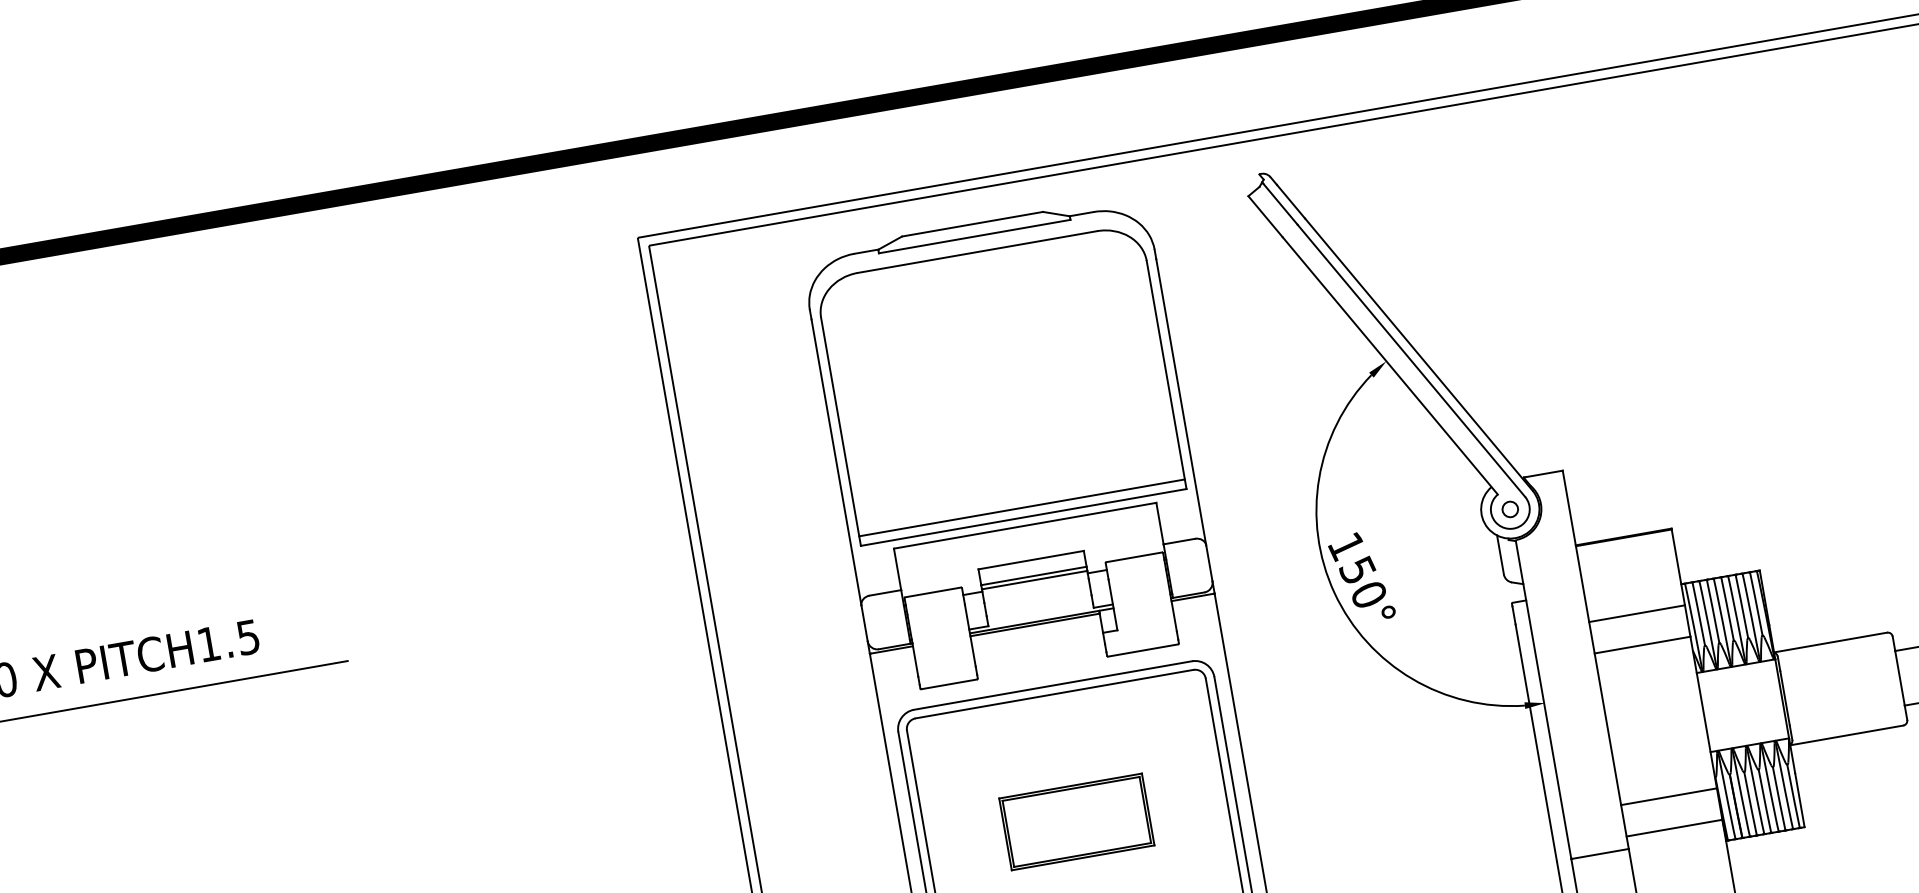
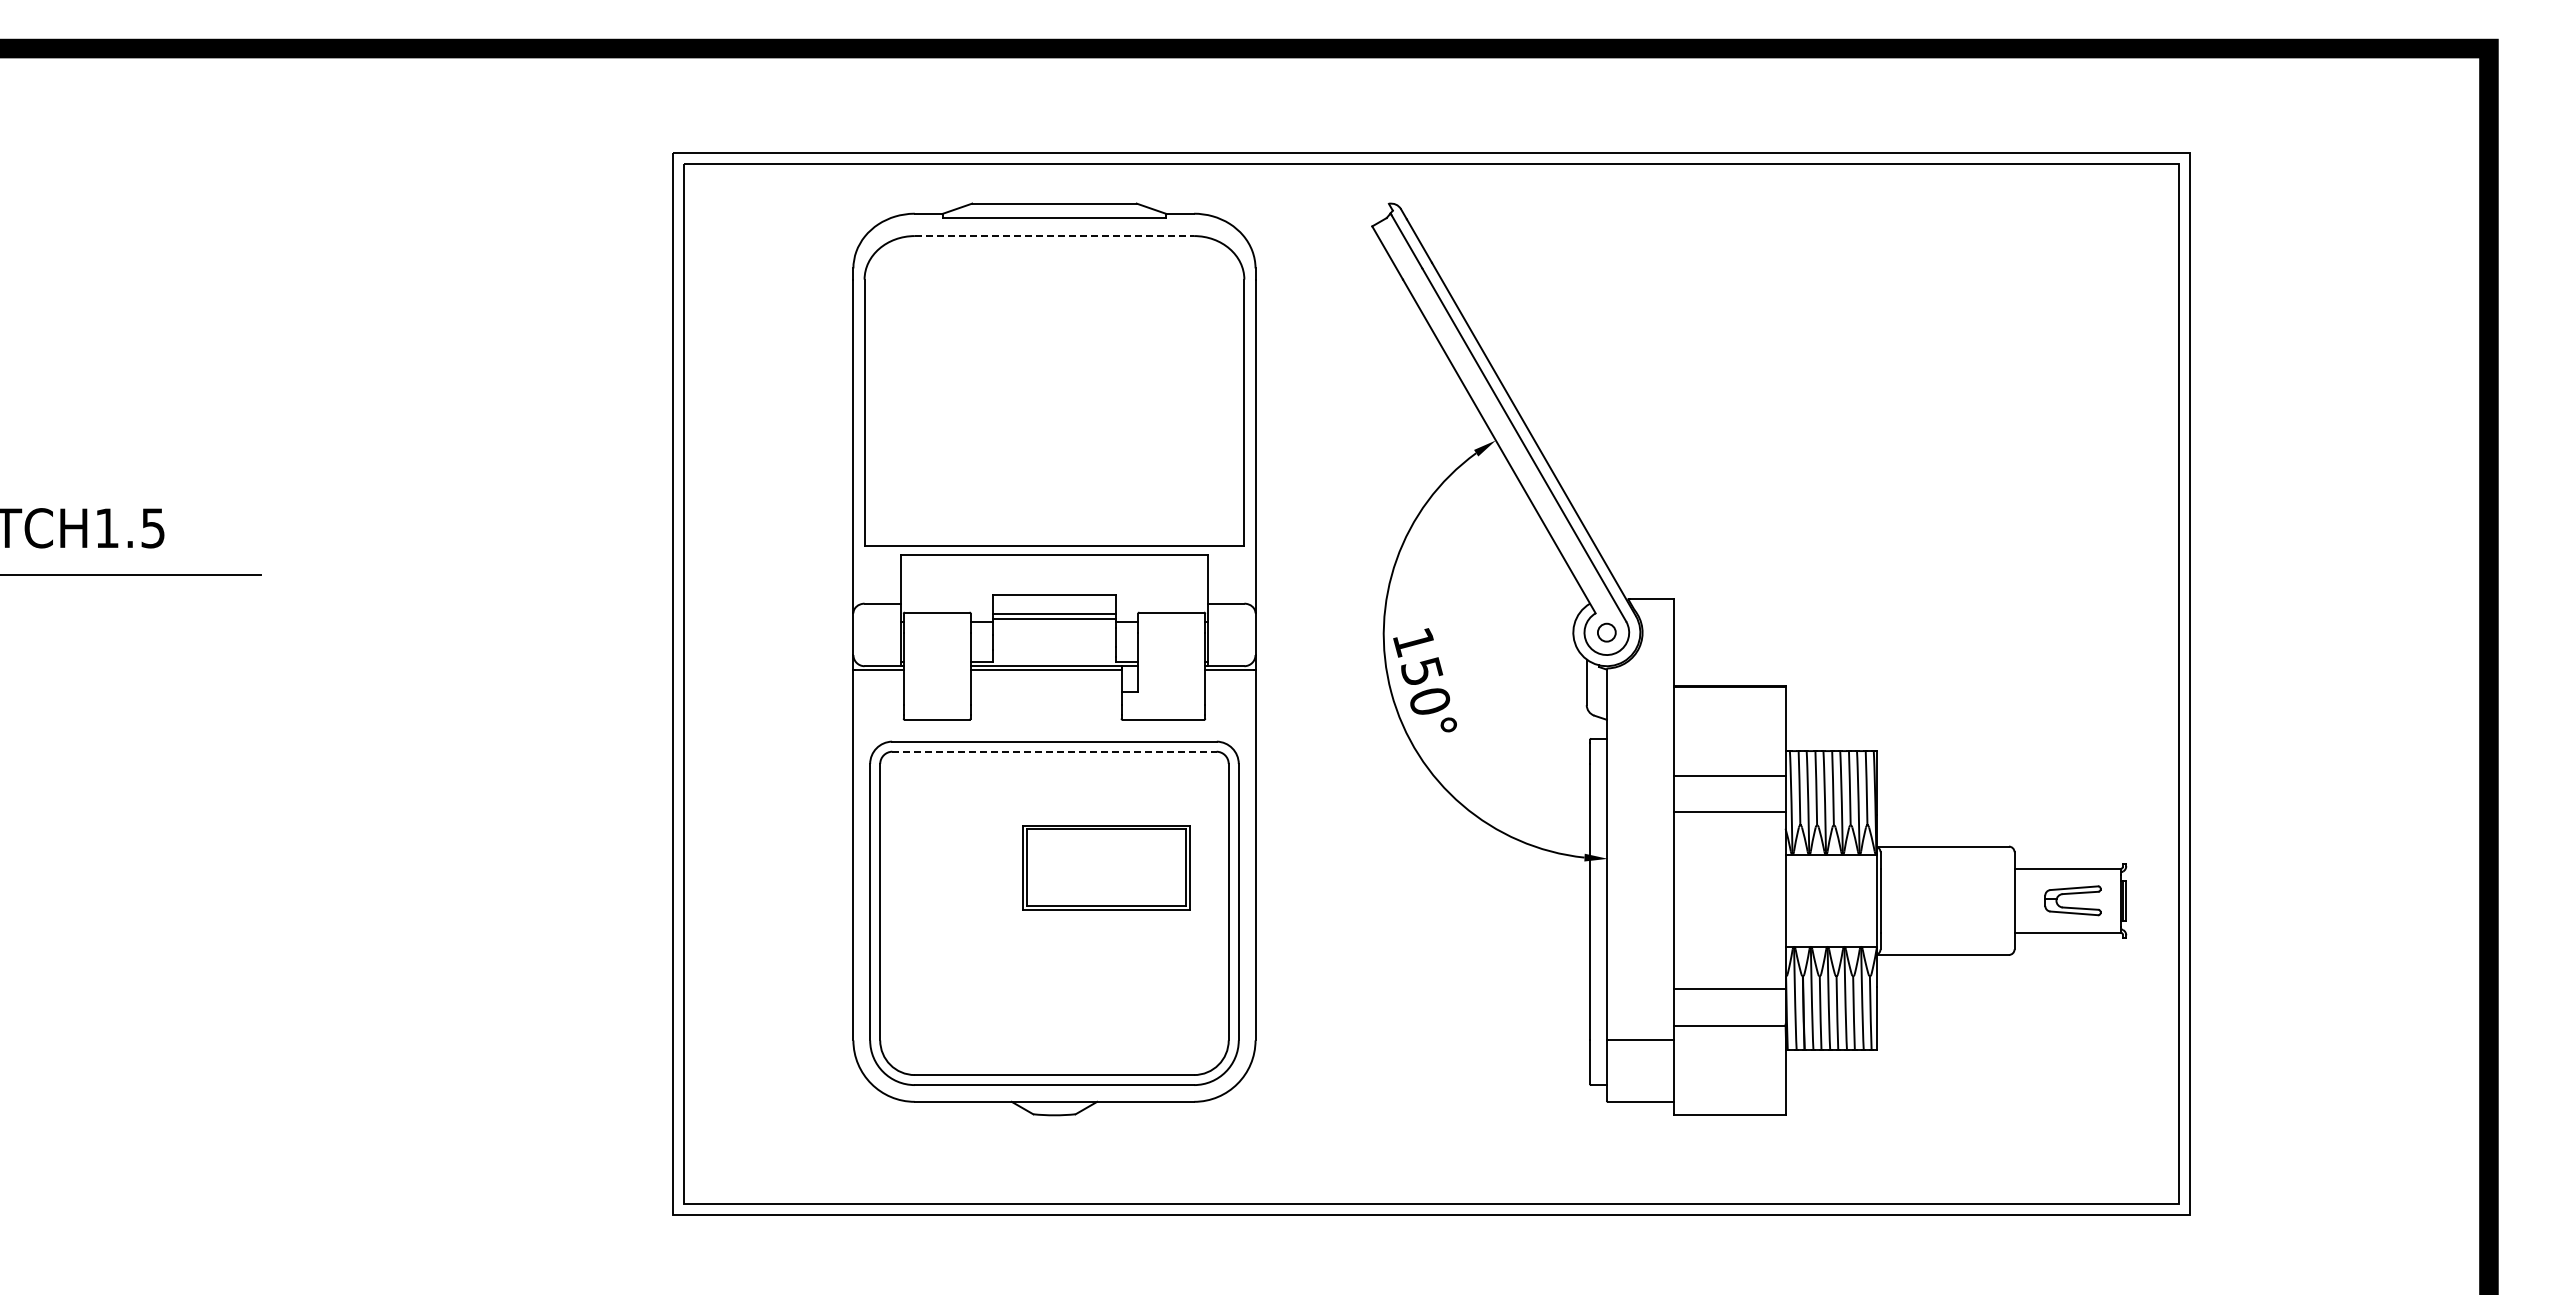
line: (977, 252) -> (1054, 236), solid -> dashed
line: (1022, 507) -> (1054, 534), removed
line: (1054, 693) -> (1054, 751), solid -> dashed
part: (1076, 821) -> (1106, 867), moved

